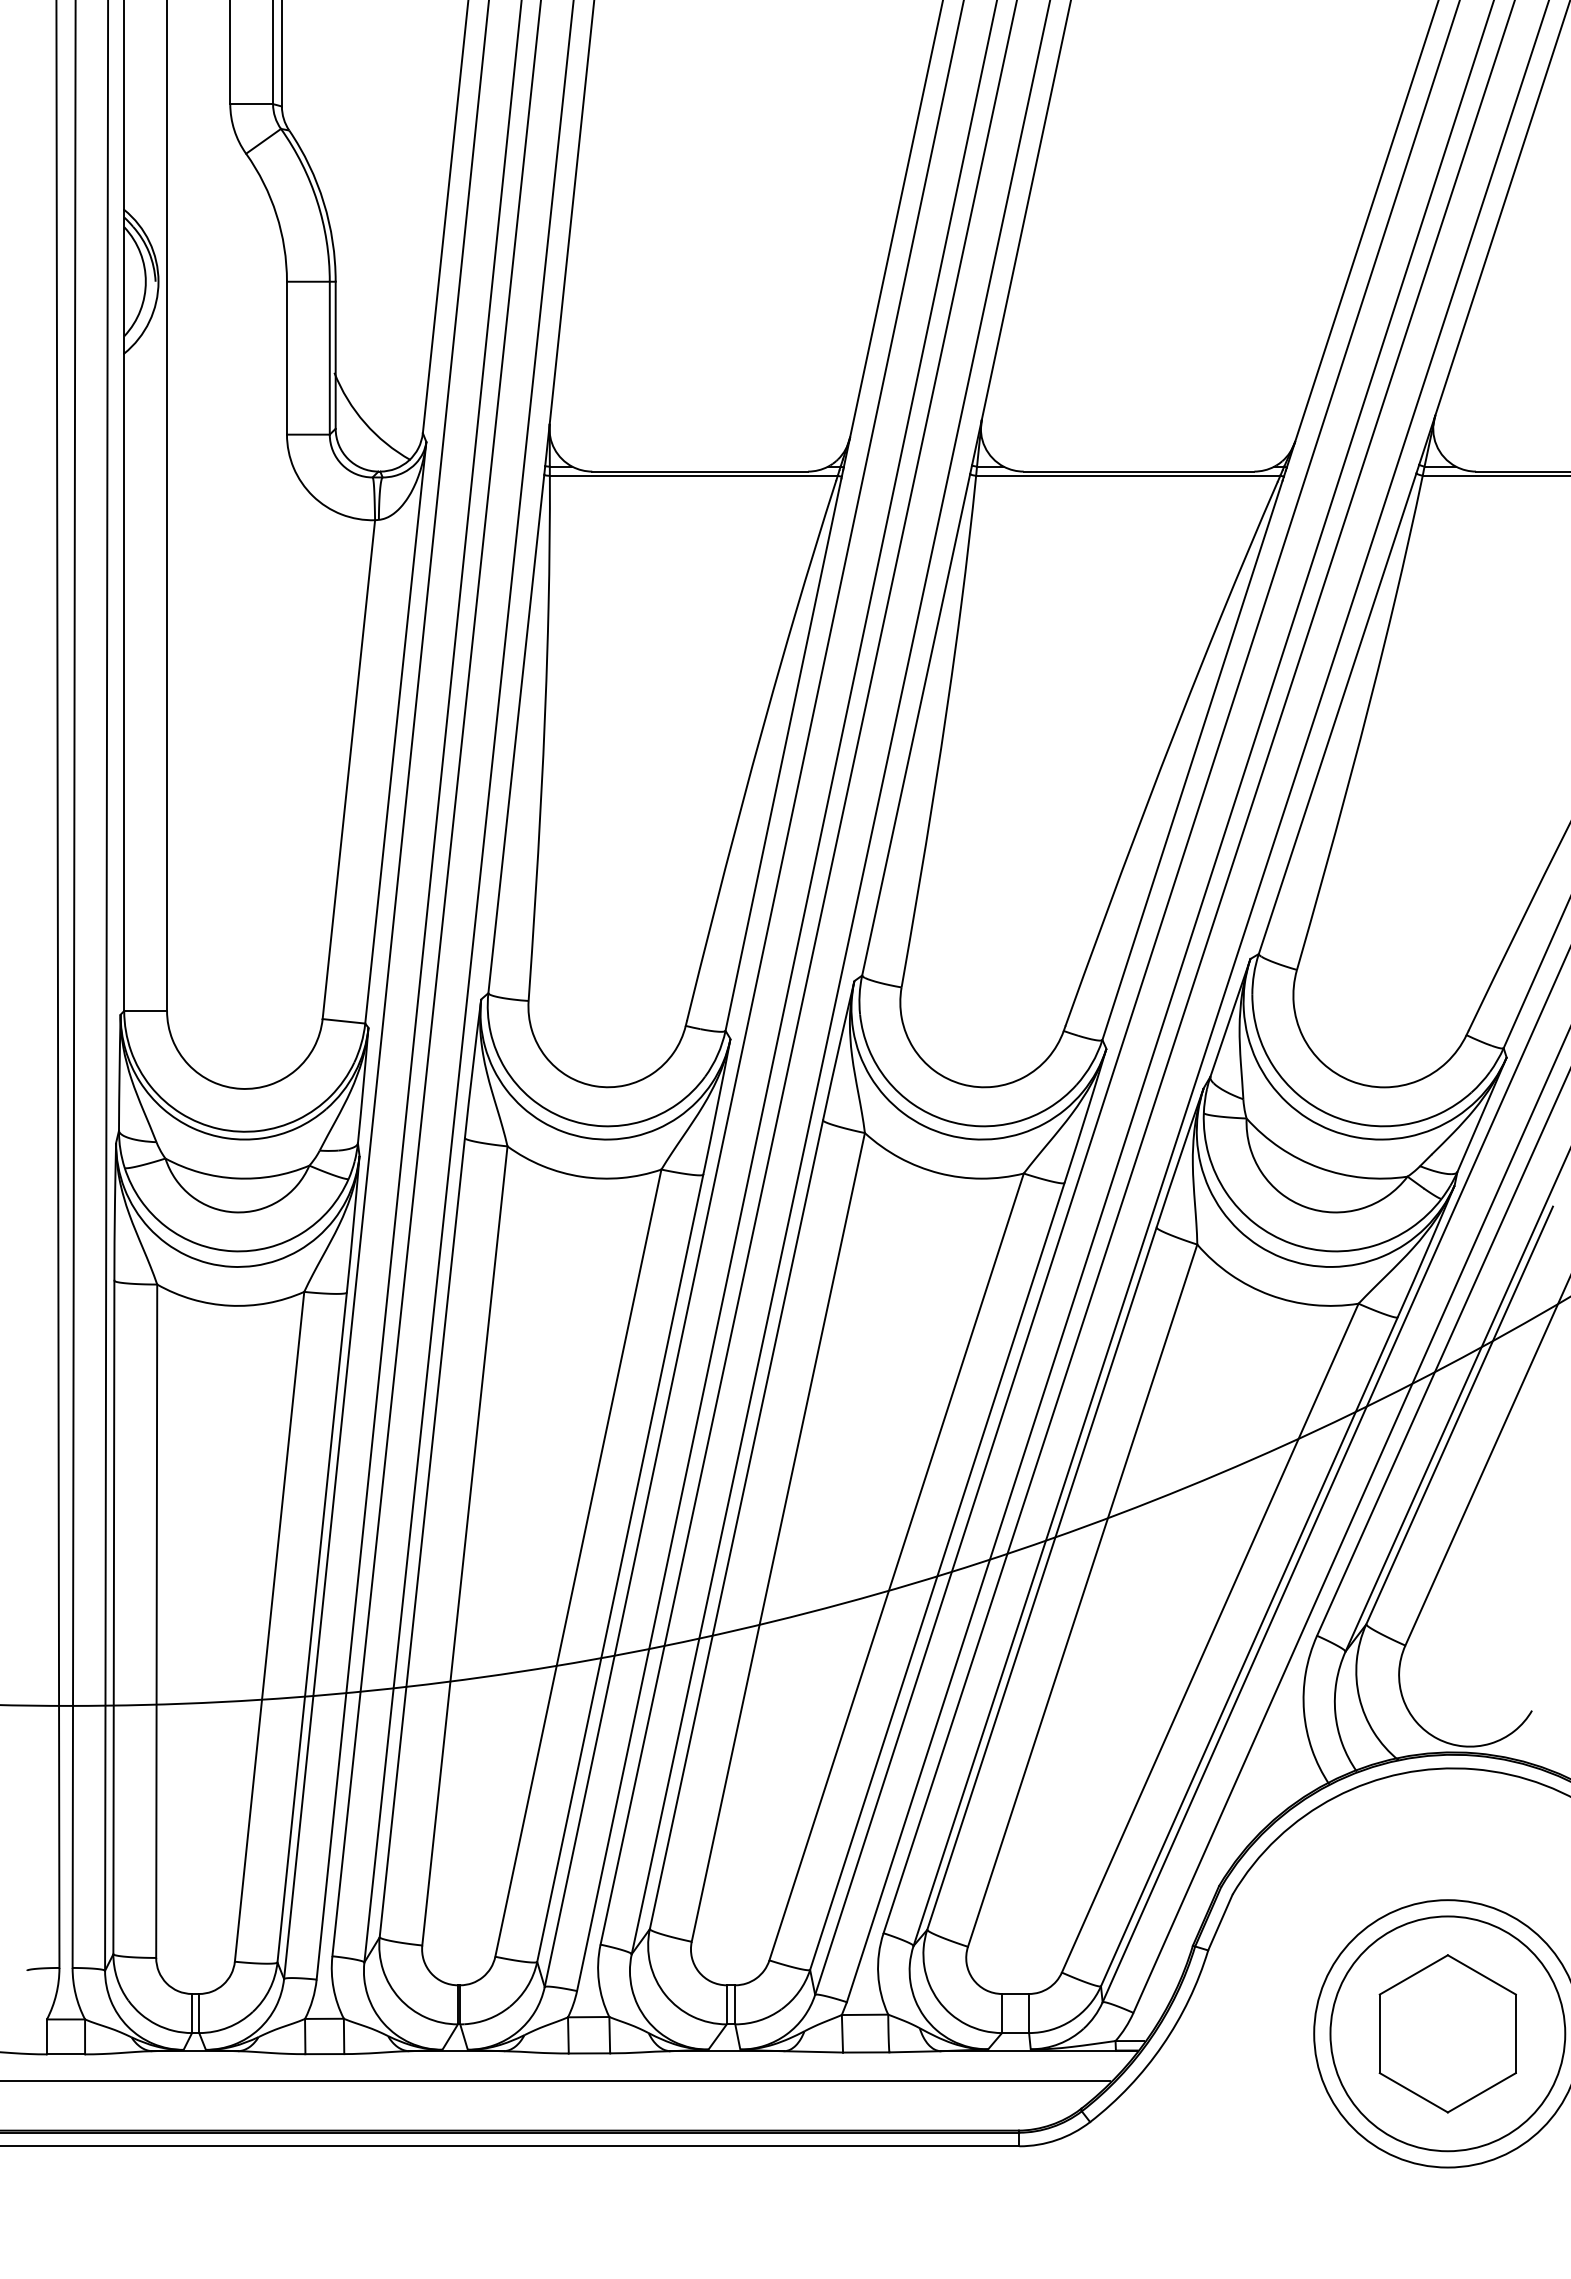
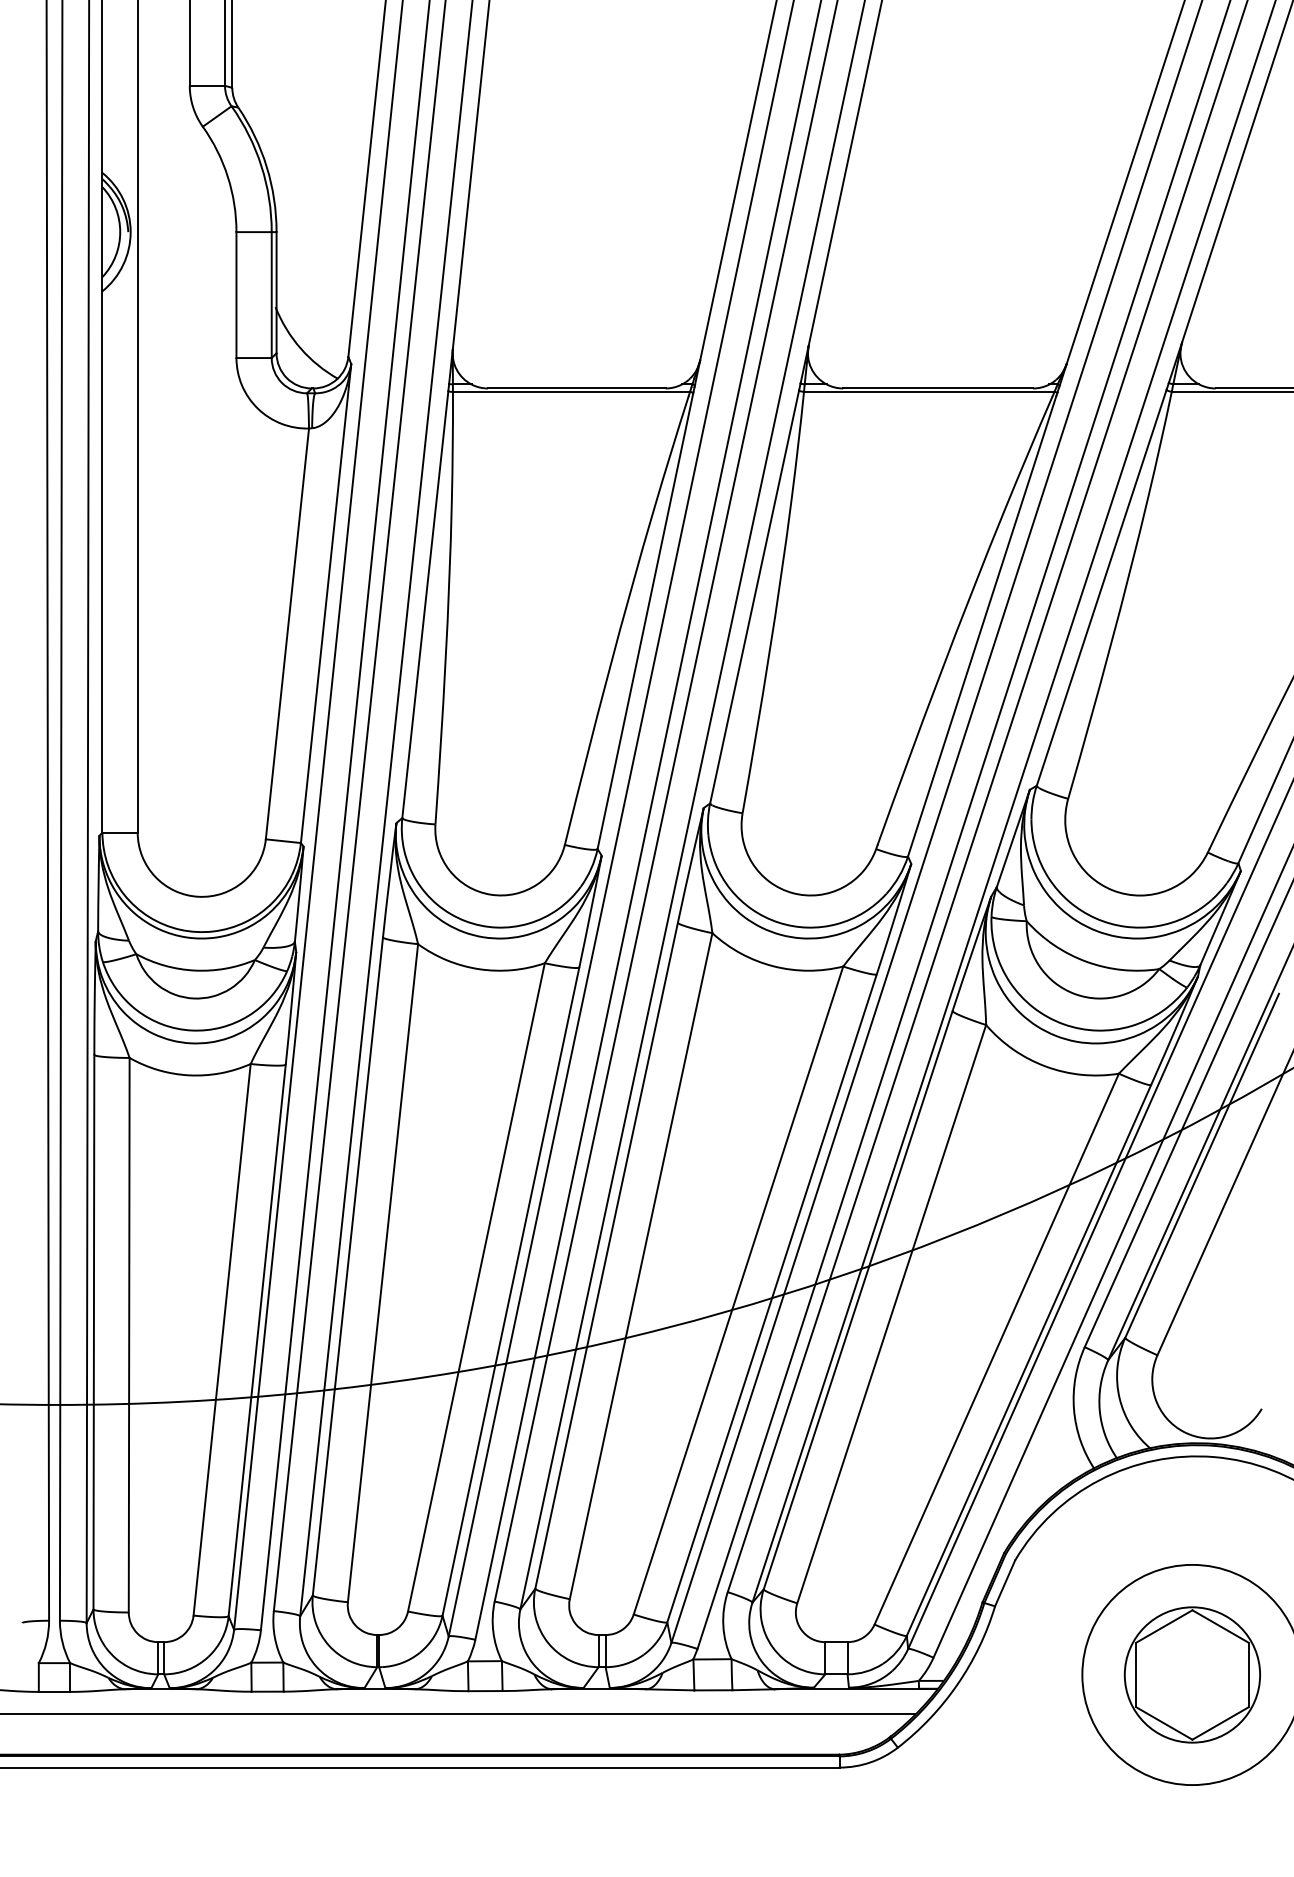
circle: (1447, 2033) -> (1192, 1674), size x0.7

